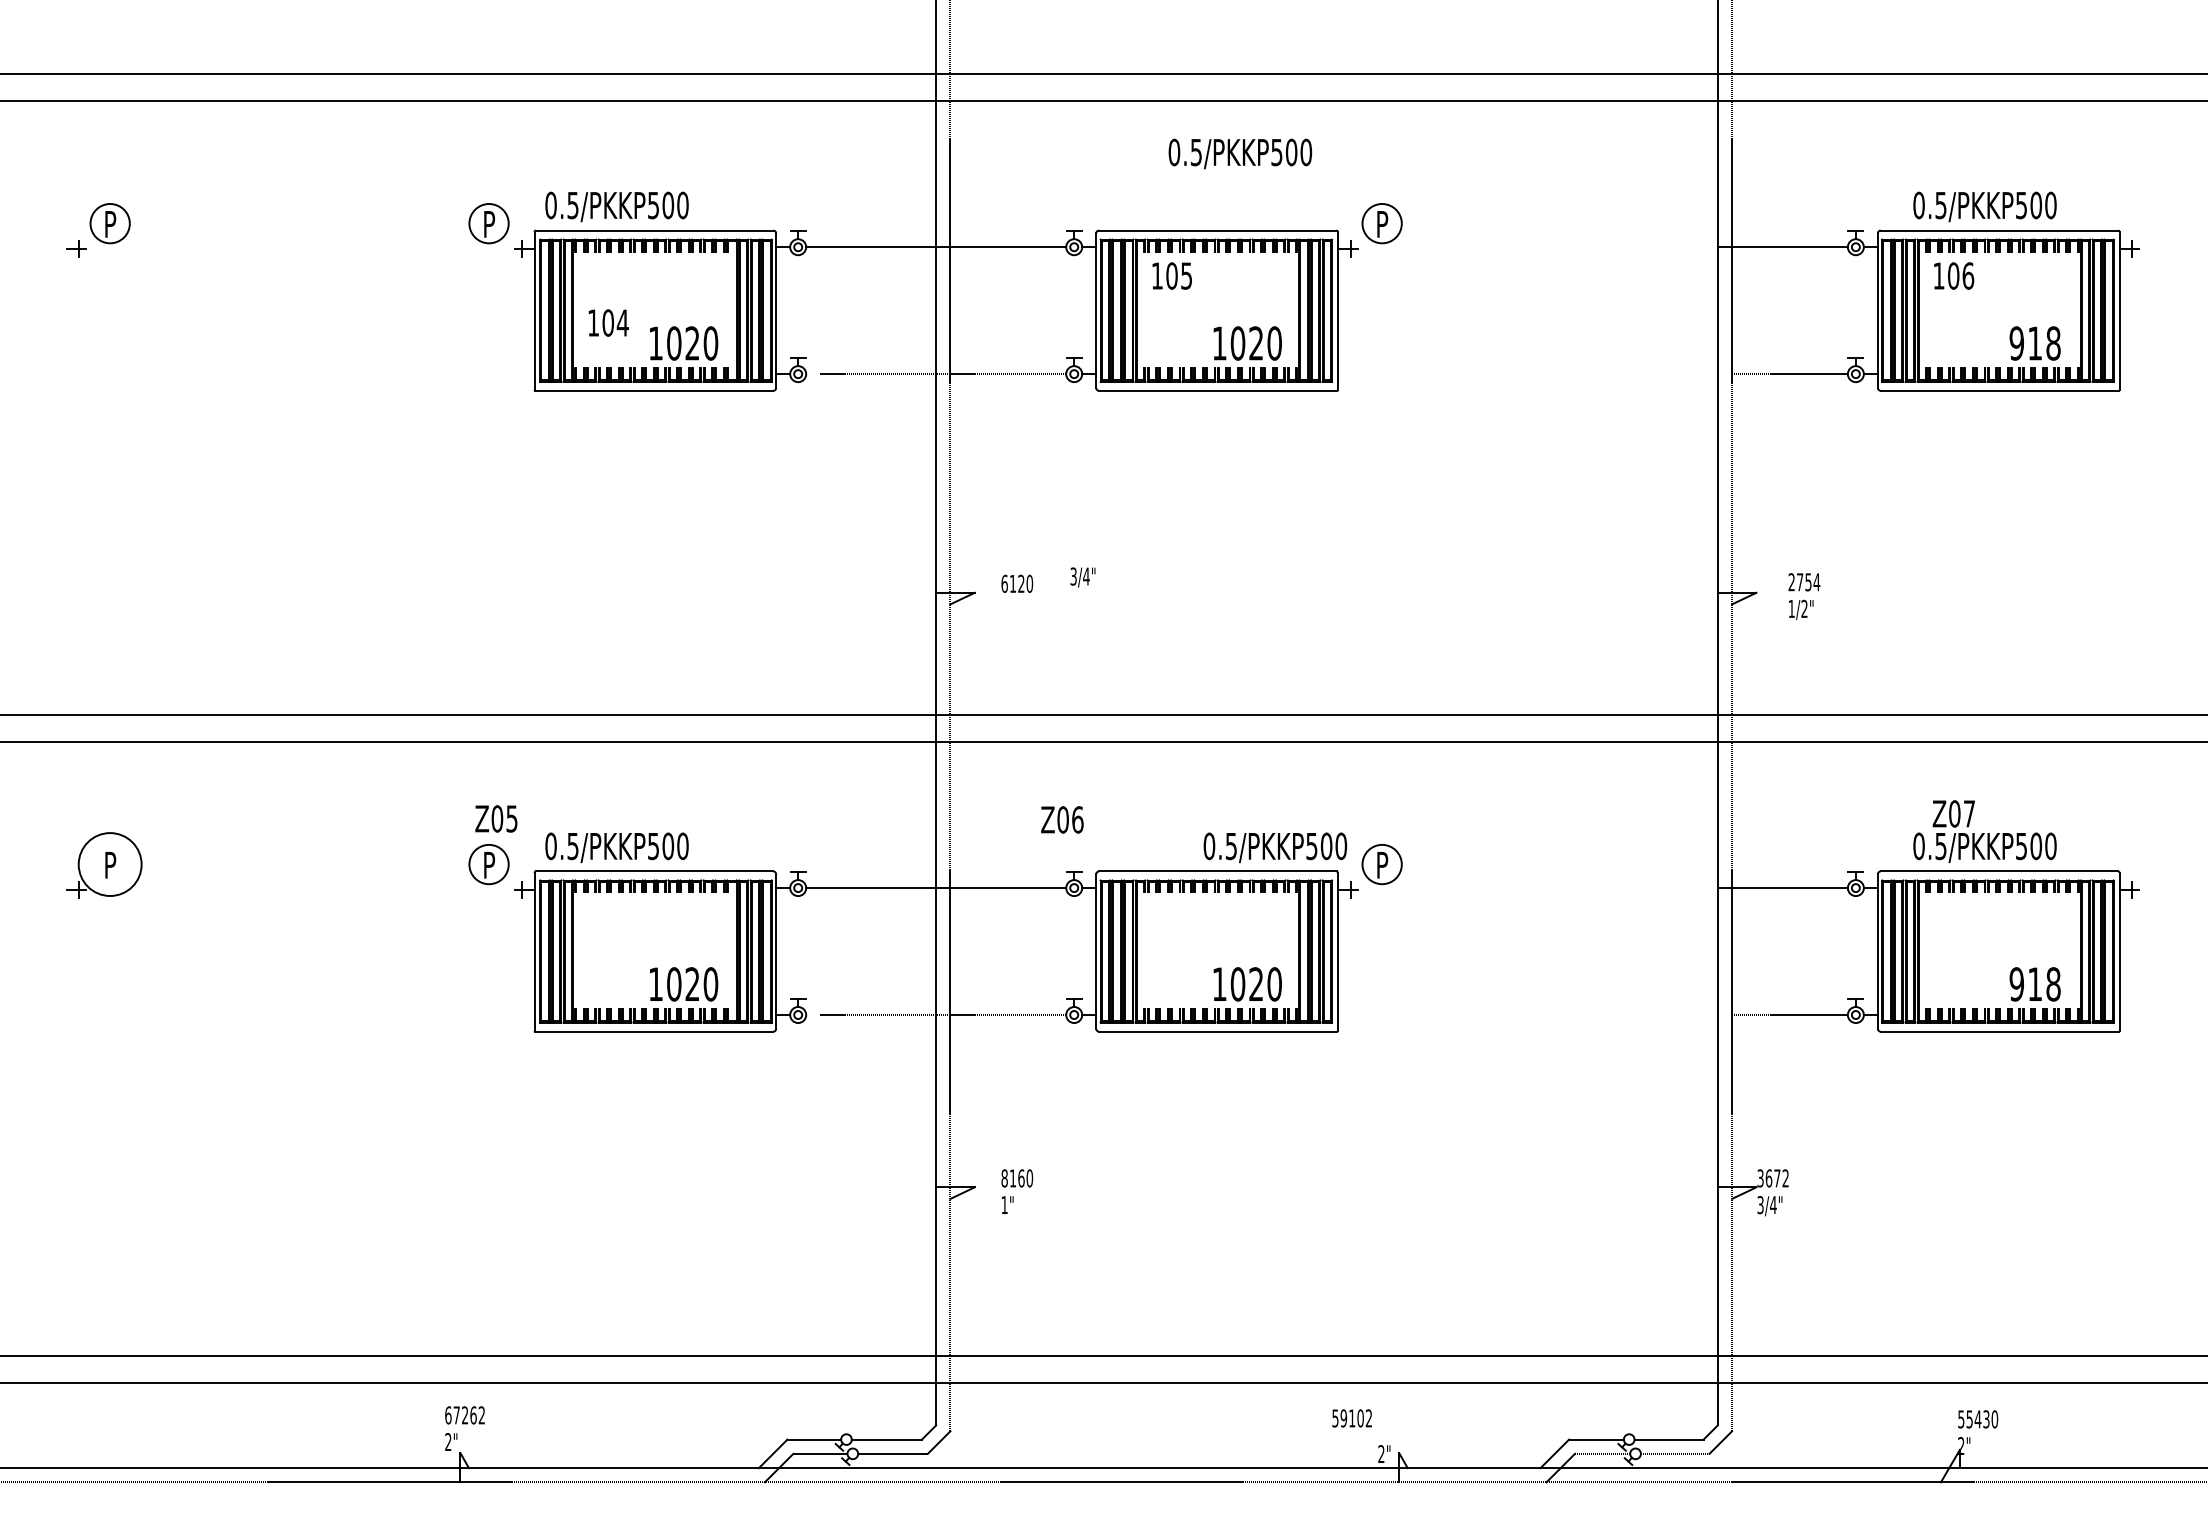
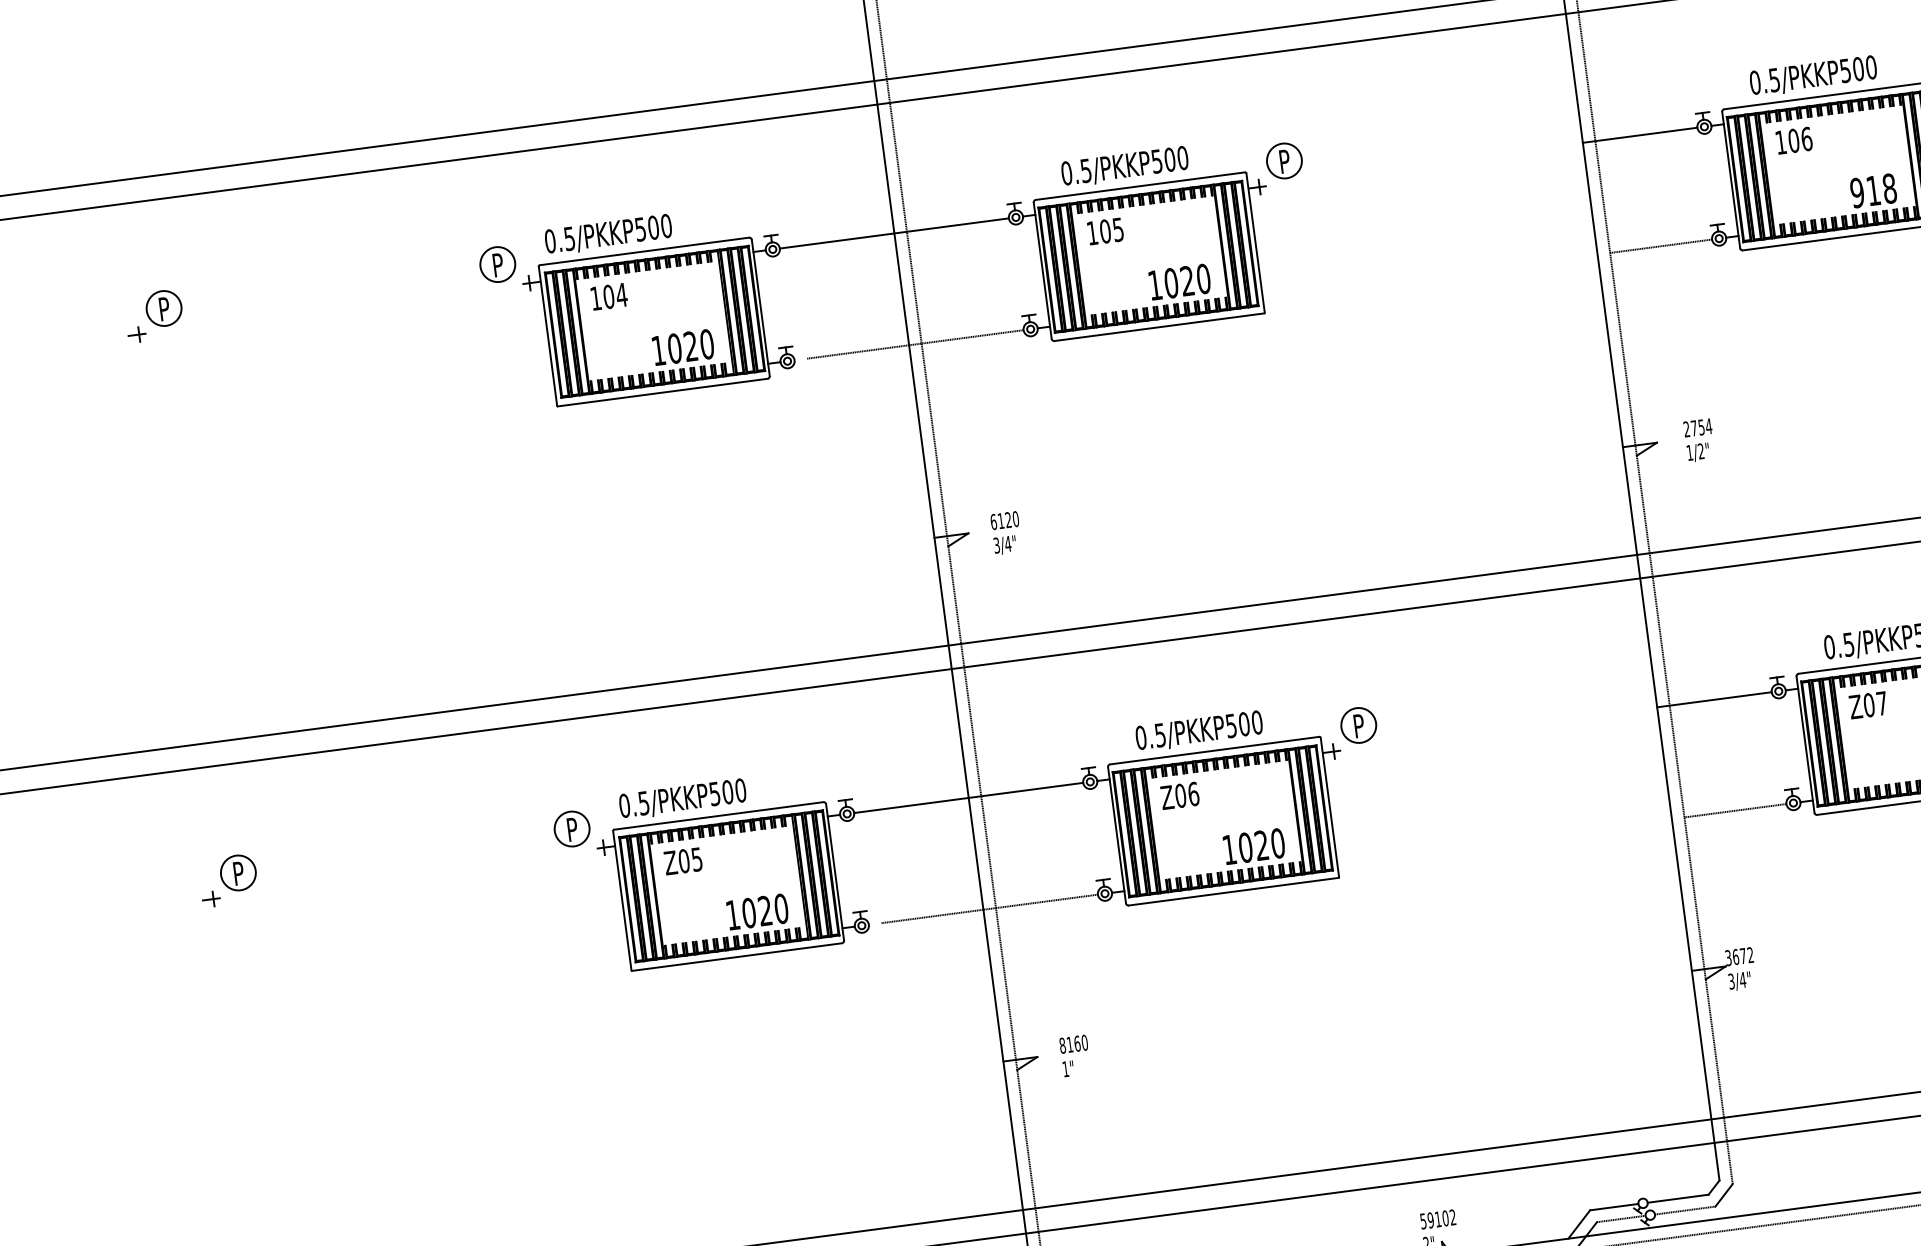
text: (1240, 153) -> (1125, 166), moved
text: (608, 322) -> (609, 296), moved
text: (1082, 577) -> (1004, 545), moved
text: (1953, 813) -> (1868, 705), moved
text: (496, 818) -> (683, 860), moved
text: (1062, 819) -> (1180, 795), moved
text: (1275, 847) -> (1199, 731), moved
circle: (109, 864) -> (237, 873), size x0.62
text: (1351, 1418) -> (1437, 1219), moved

